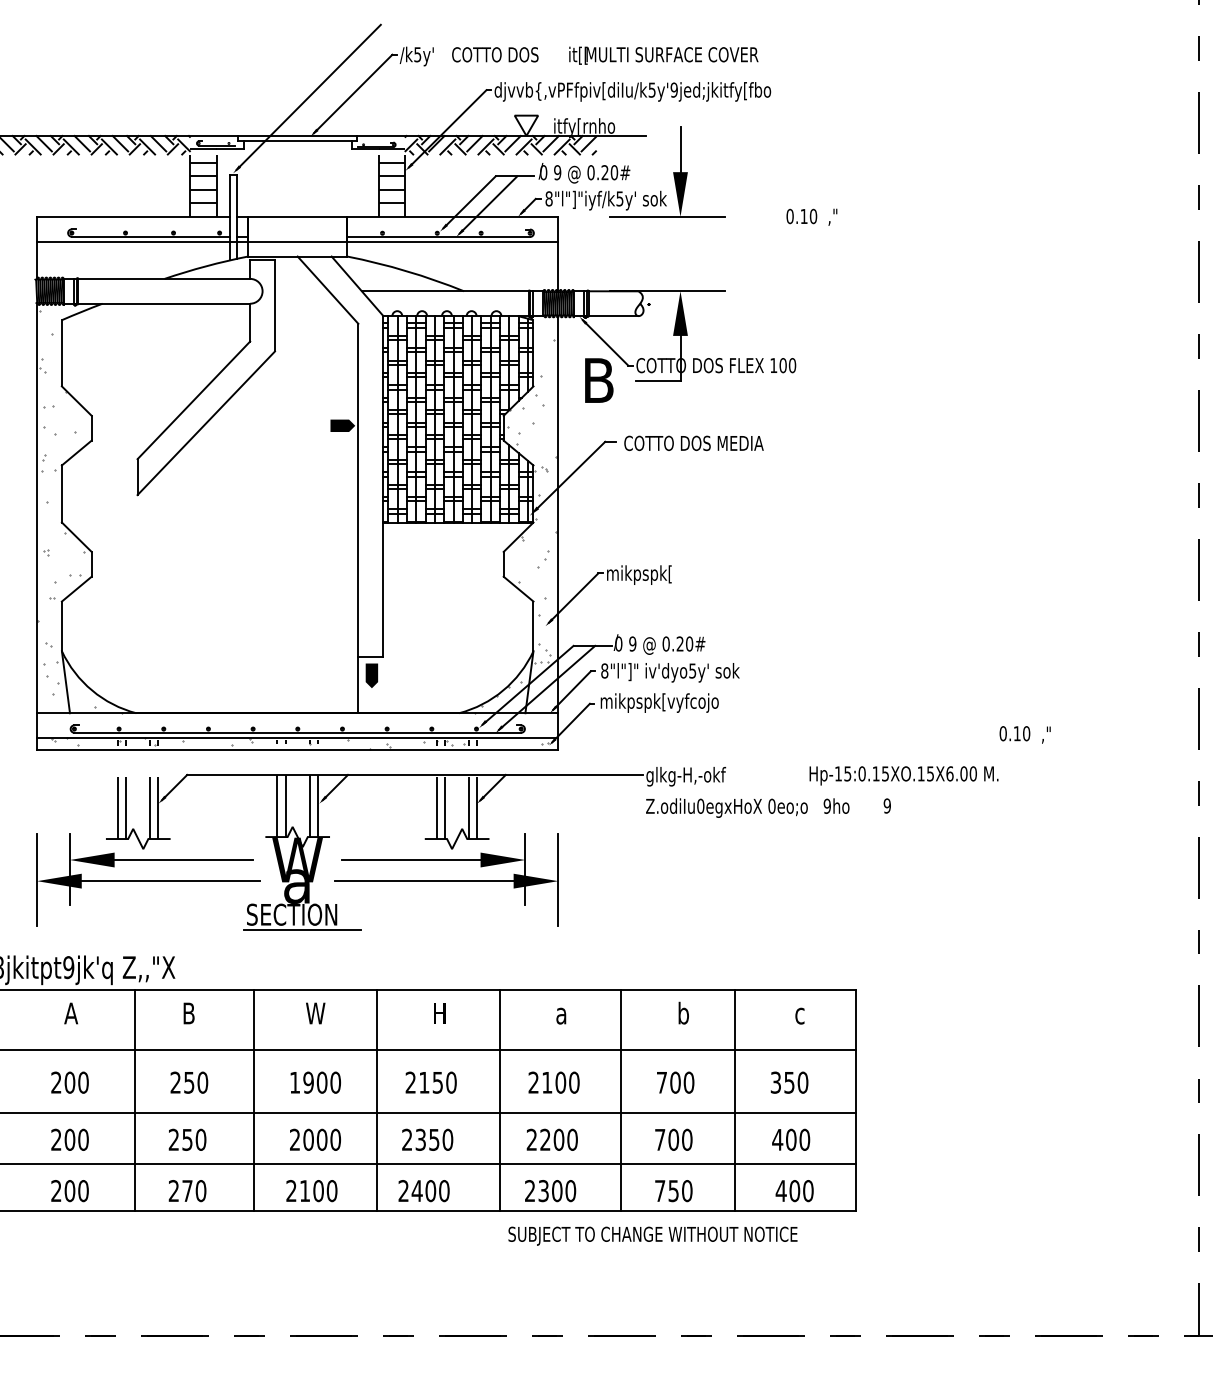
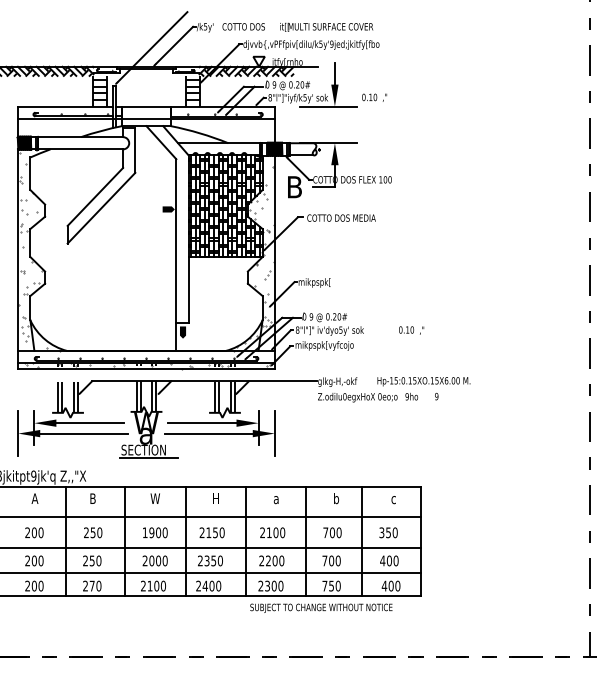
text: (811, 216) -> (374, 97), moved
text: (1025, 734) -> (411, 330), moved
text: (903, 775) -> (423, 381), moved

